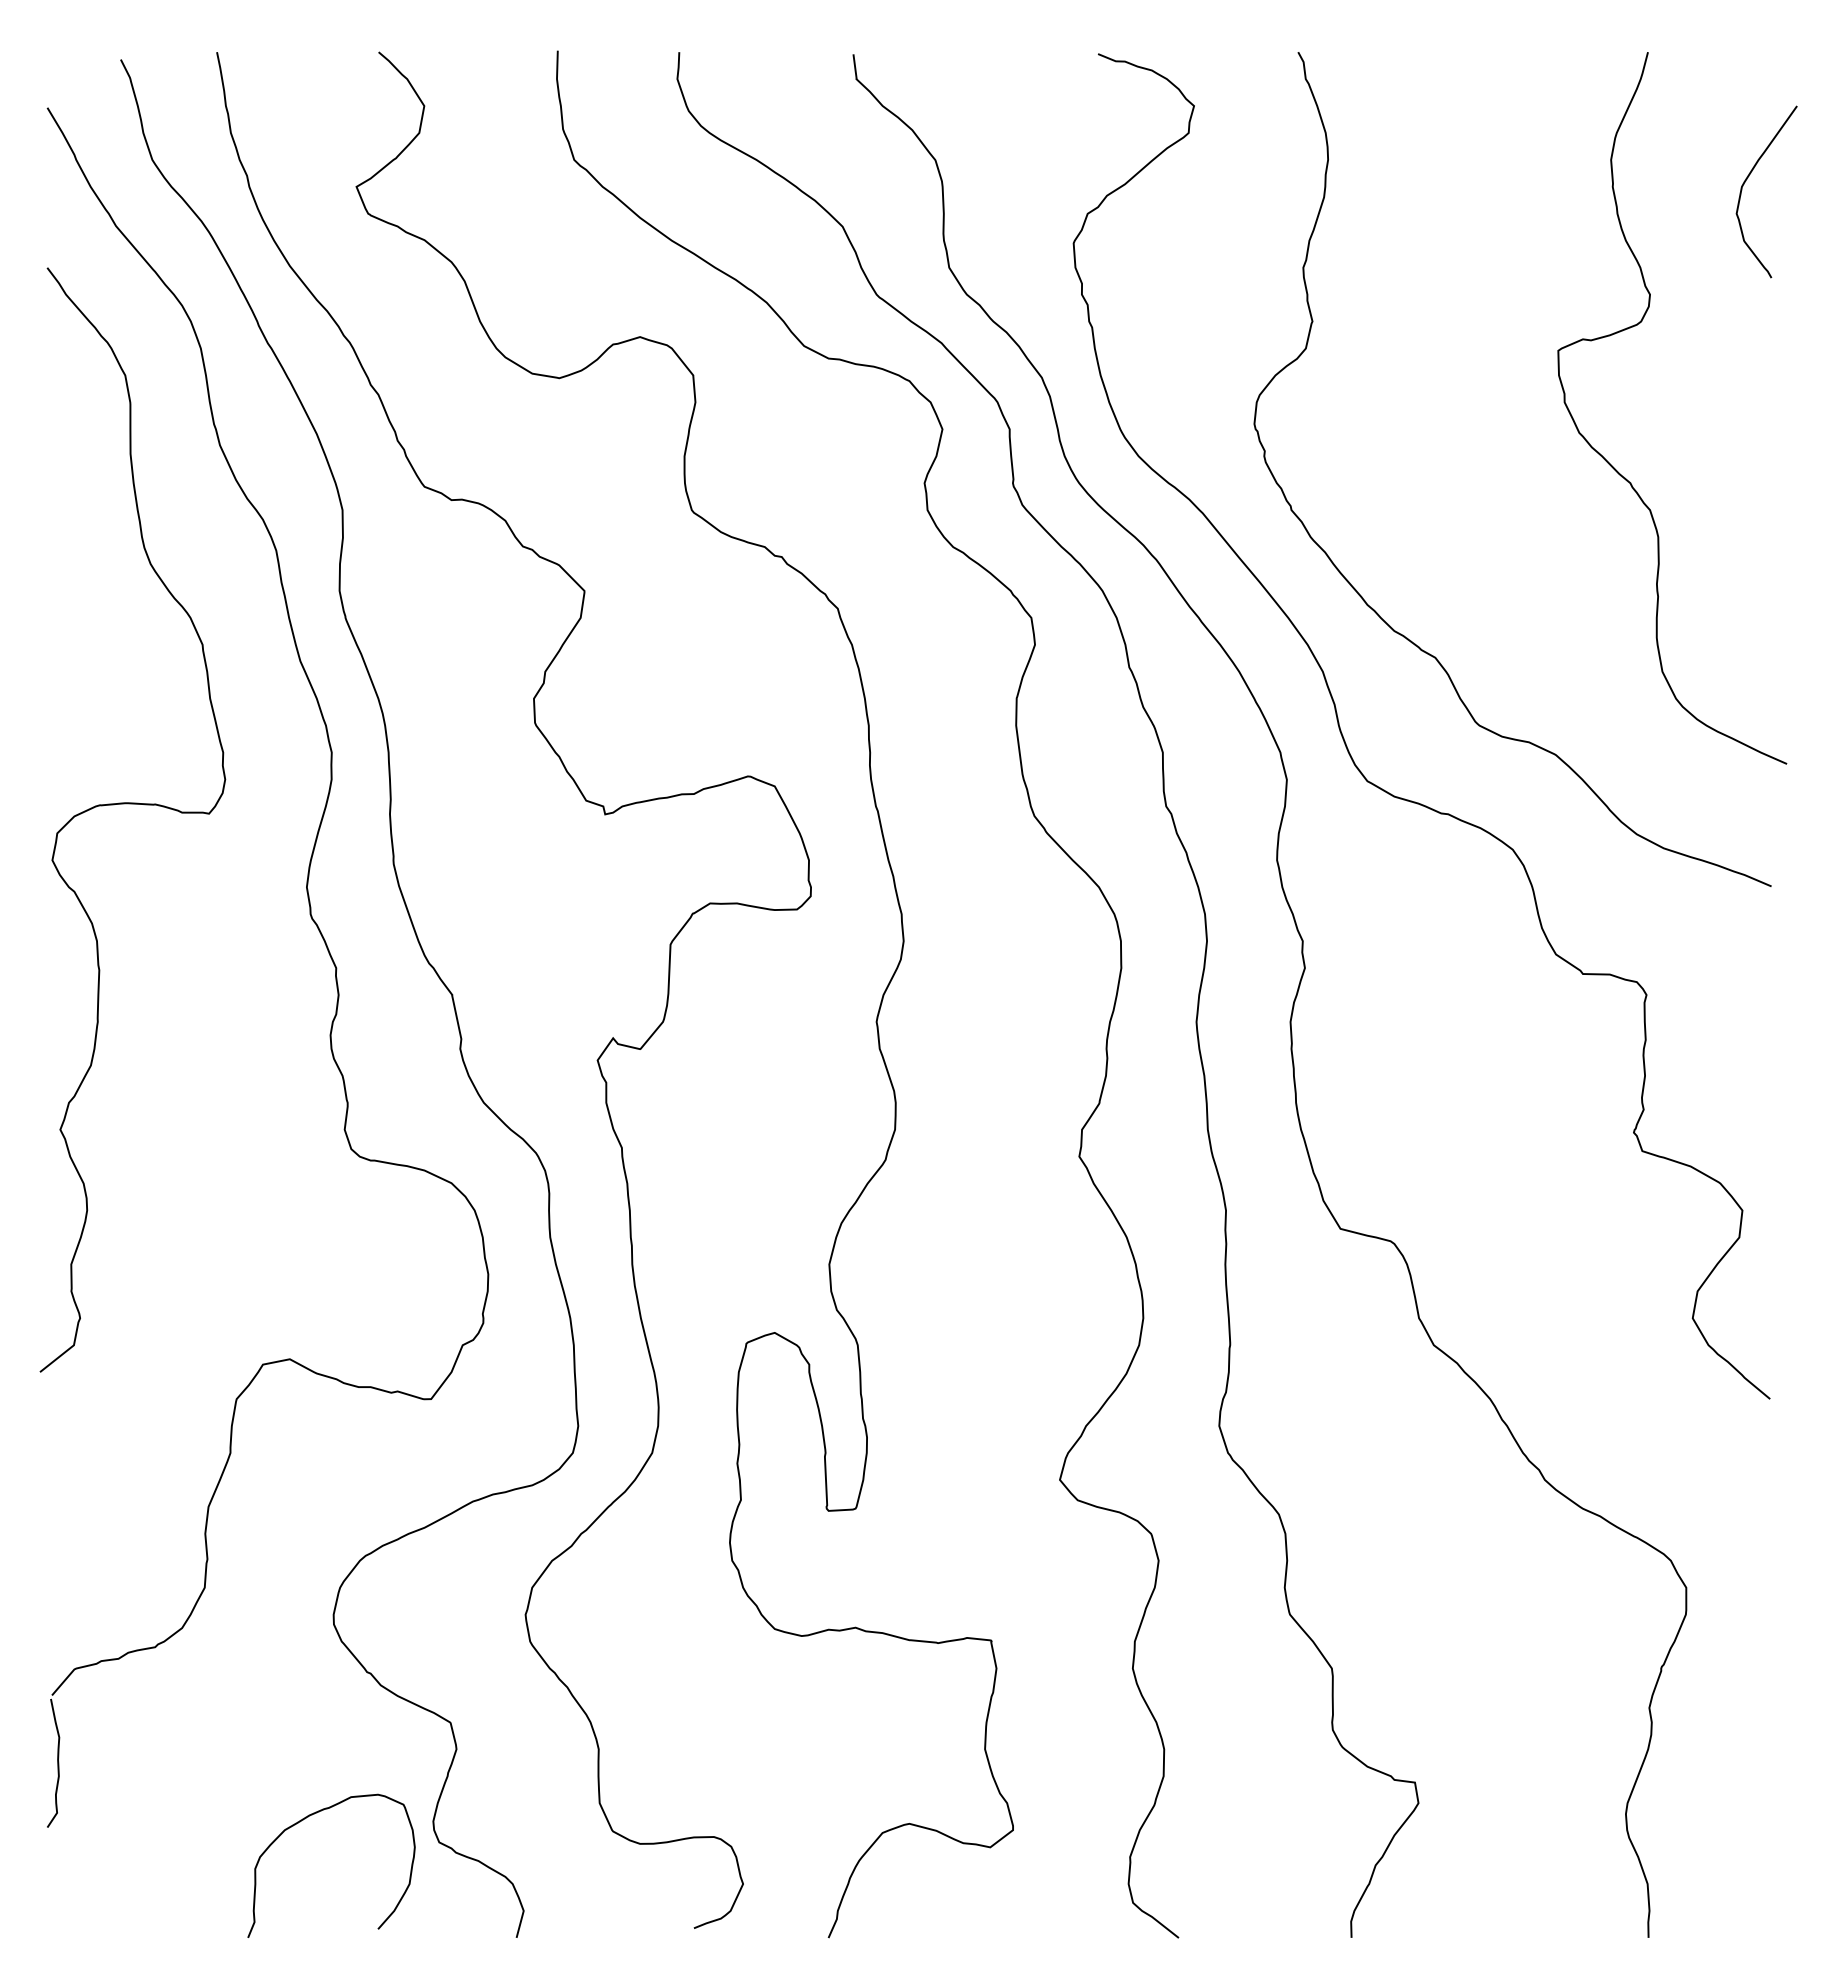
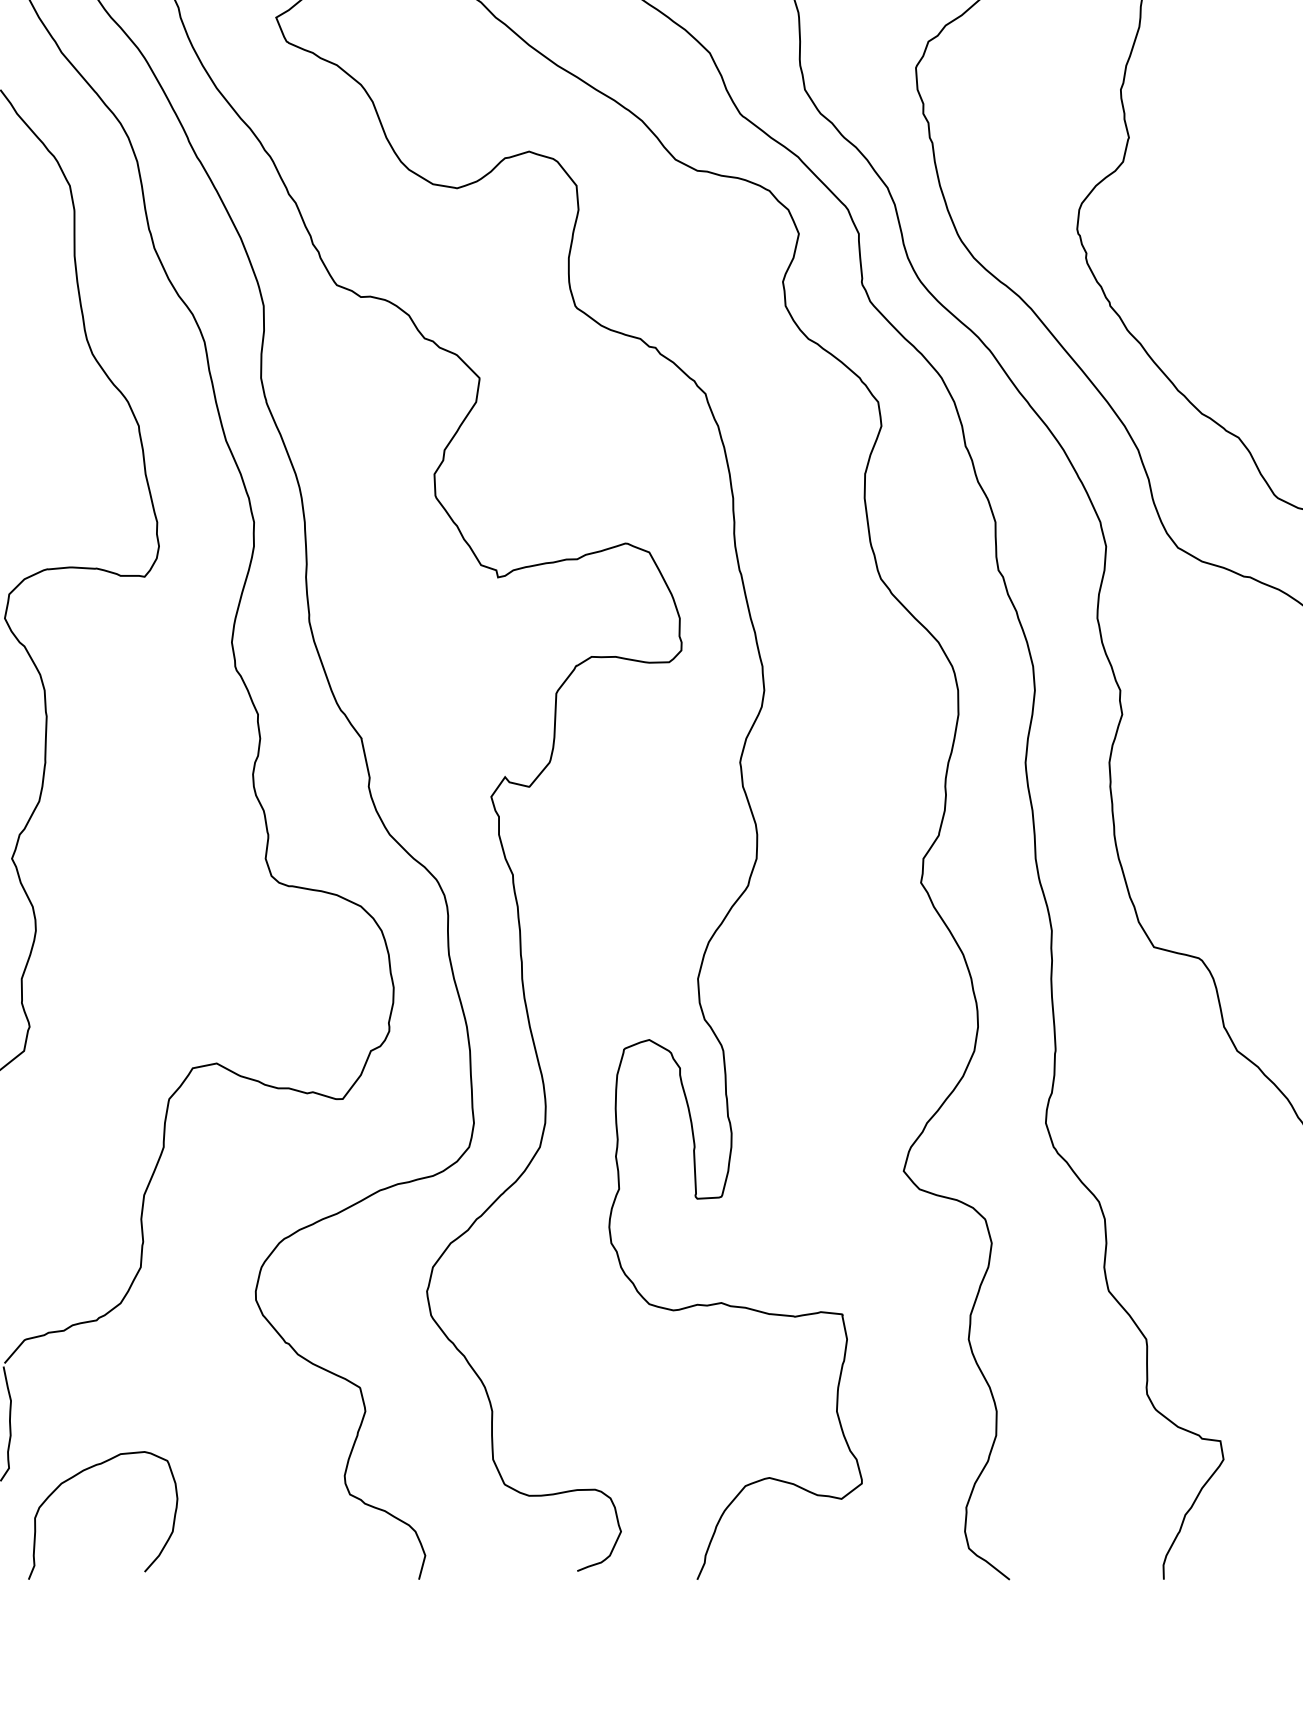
curve: (303, 1820) -> (78, 1474), moved

